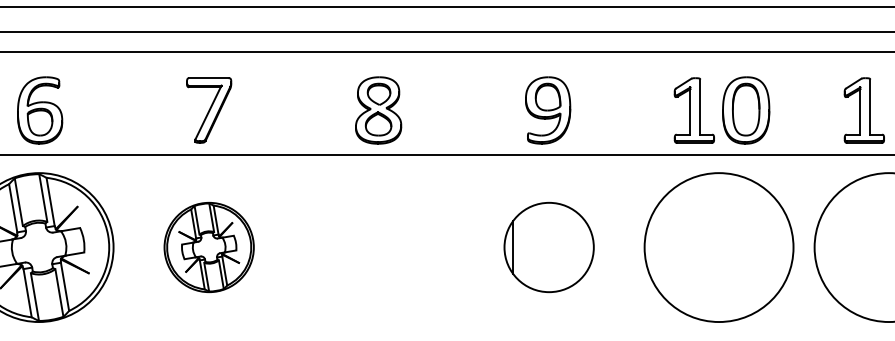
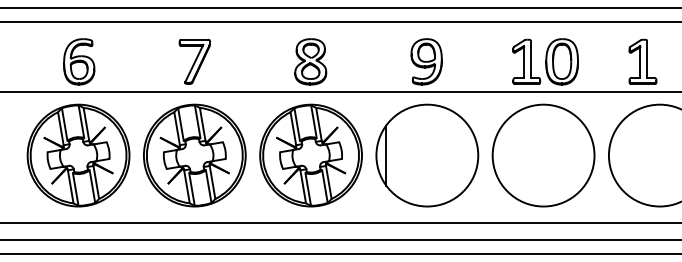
part: (208, 247) -> (194, 155), size x1.67
part: (378, 247) -> (310, 155), added
part: (549, 247) -> (427, 155), size x1.67

